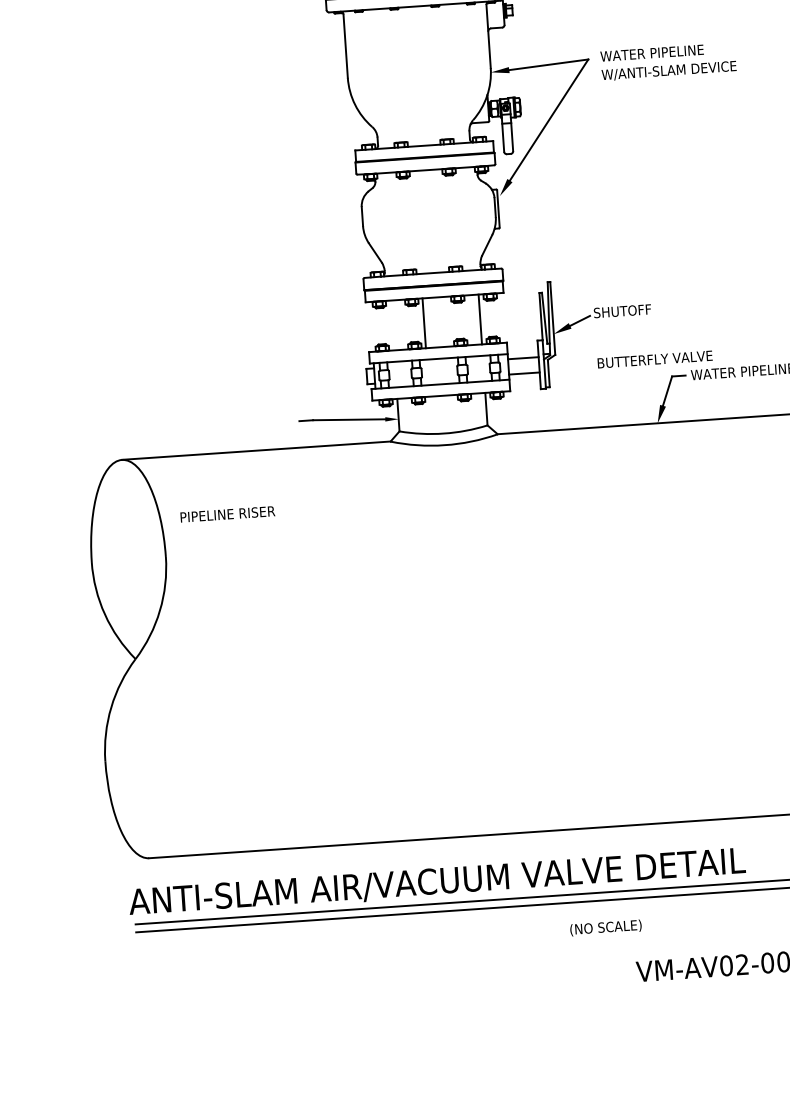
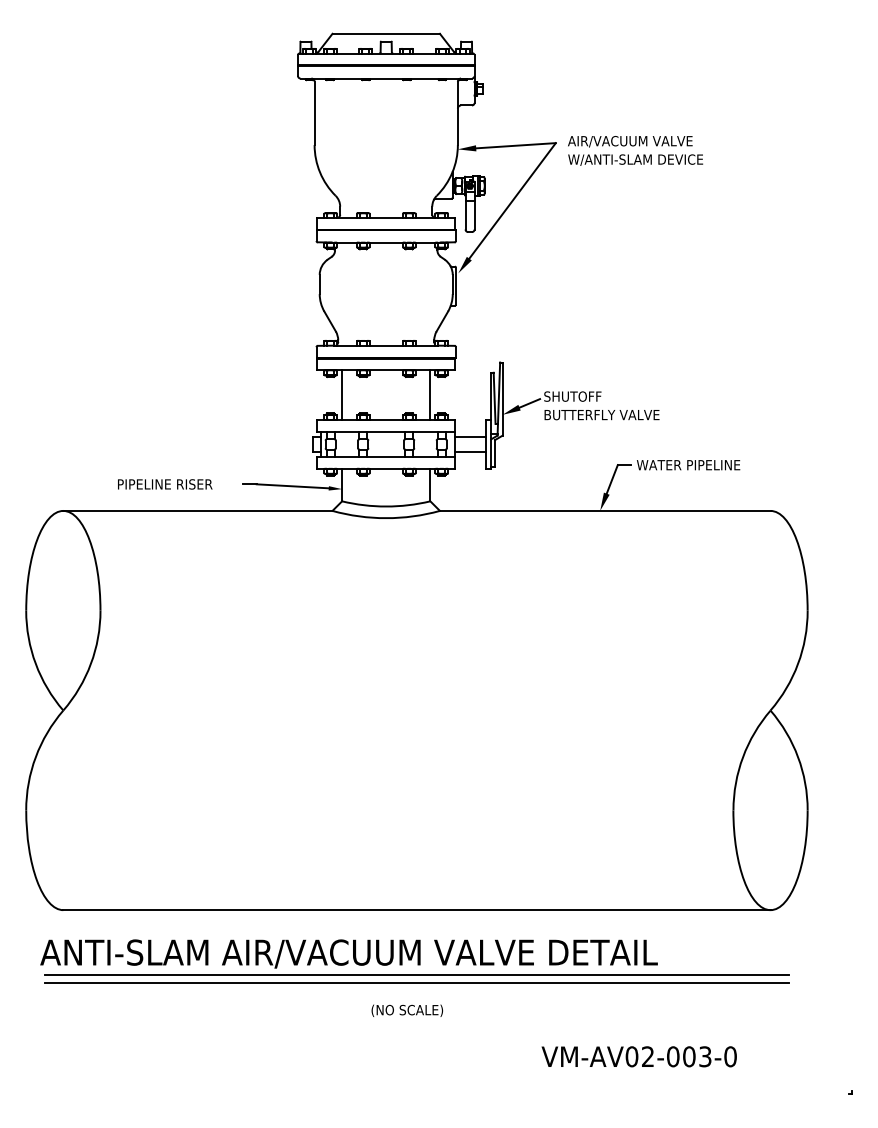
text: (662, 52) -> (630, 141), WATER PIPELINE -> AIR/VACUUM VALVE
line: (424, 323) -> (342, 395), moved
text: (654, 360) -> (601, 415), moved
text: (228, 514) -> (165, 484), moved
text: (605, 927) -> (406, 1010), moved

